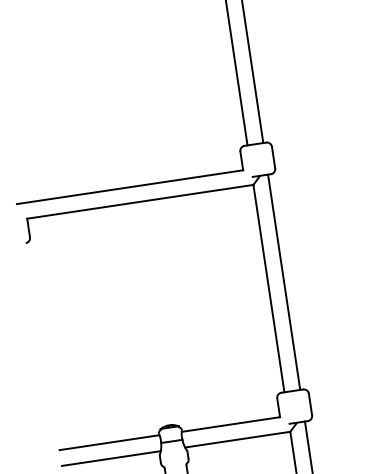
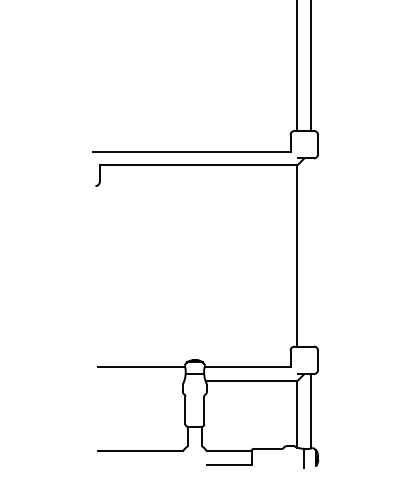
line: (284, 282) -> (311, 252), removed
line: (110, 459) -> (140, 381), removed

